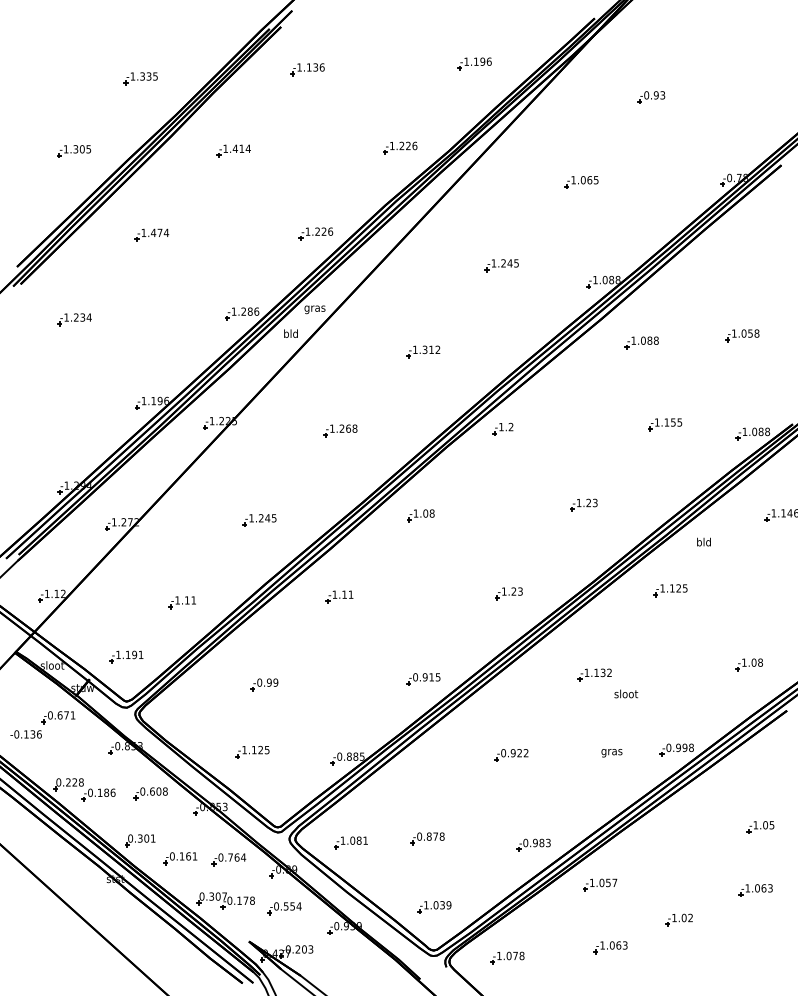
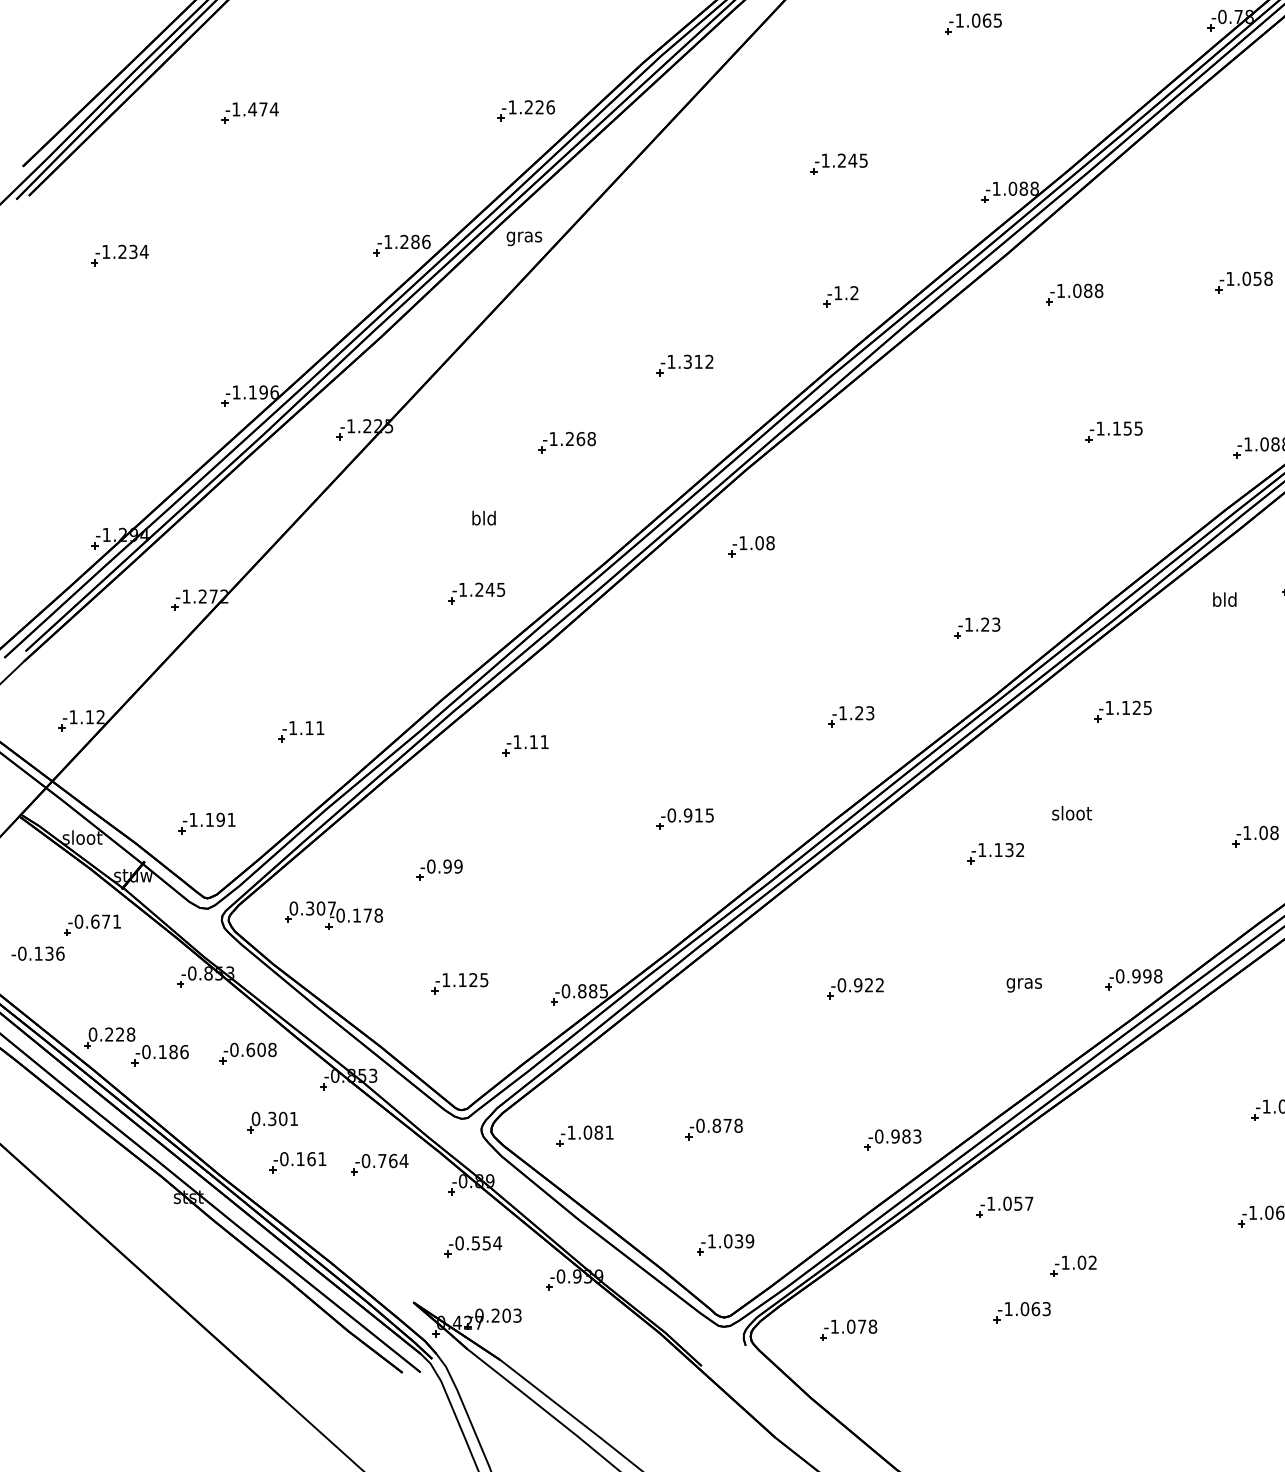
text: (290, 333) -> (483, 517), moved
part: (423, 351) -> (685, 364), moved
part: (502, 428) -> (840, 295), moved
part: (583, 504) -> (976, 627), moved
part: (420, 515) -> (750, 546), moved
part: (259, 520) -> (476, 593), moved
text: (703, 541) -> (1223, 598), moved
part: (339, 596) -> (525, 745), moved
part: (423, 679) -> (685, 819), moved
text: (626, 693) -> (1072, 812), moved
part: (252, 752) -> (459, 984), moved
part: (140, 840) -> (272, 1122), moved
part: (225, 900) -> (333, 915), moved
part: (678, 919) -> (1072, 1265), moved

